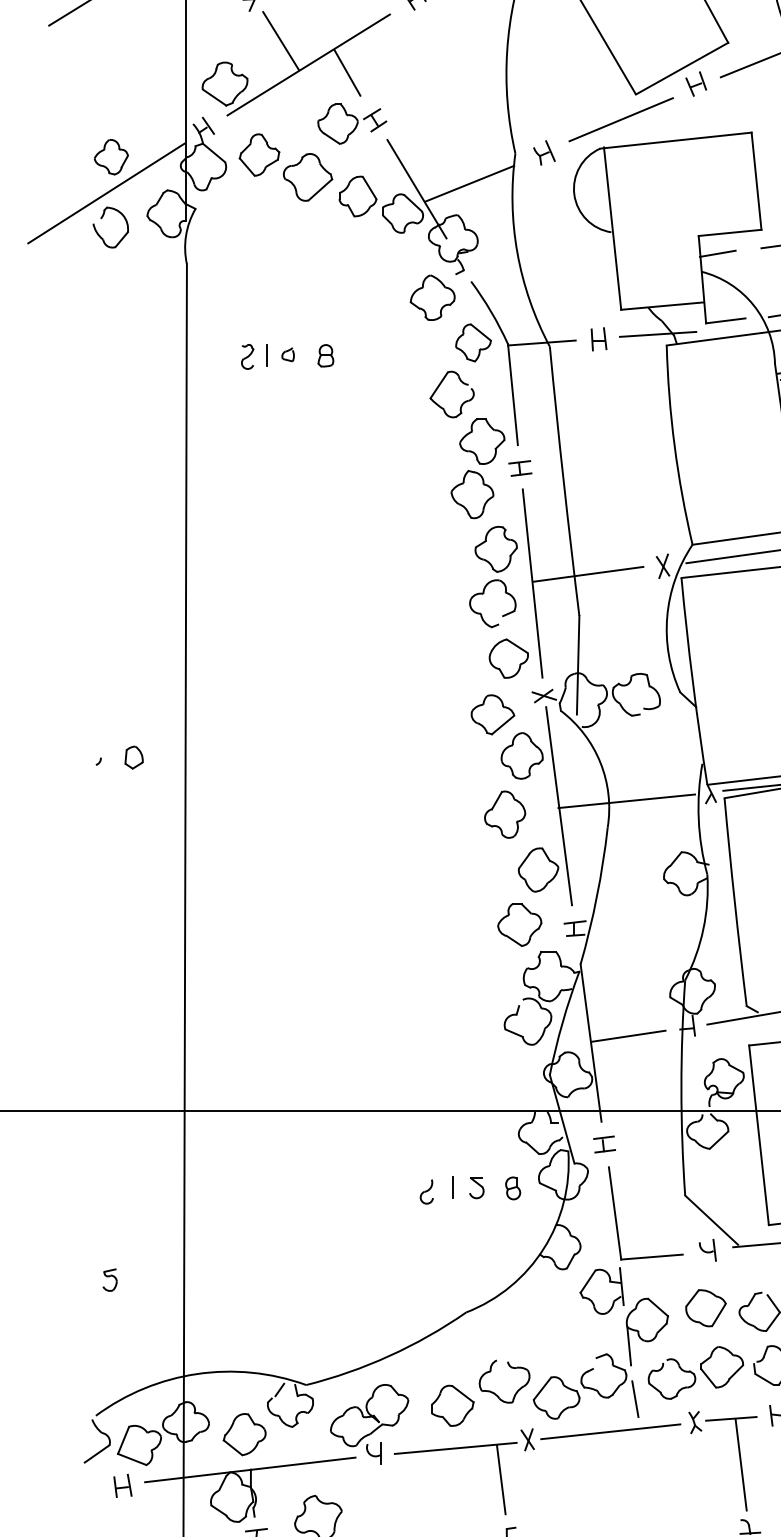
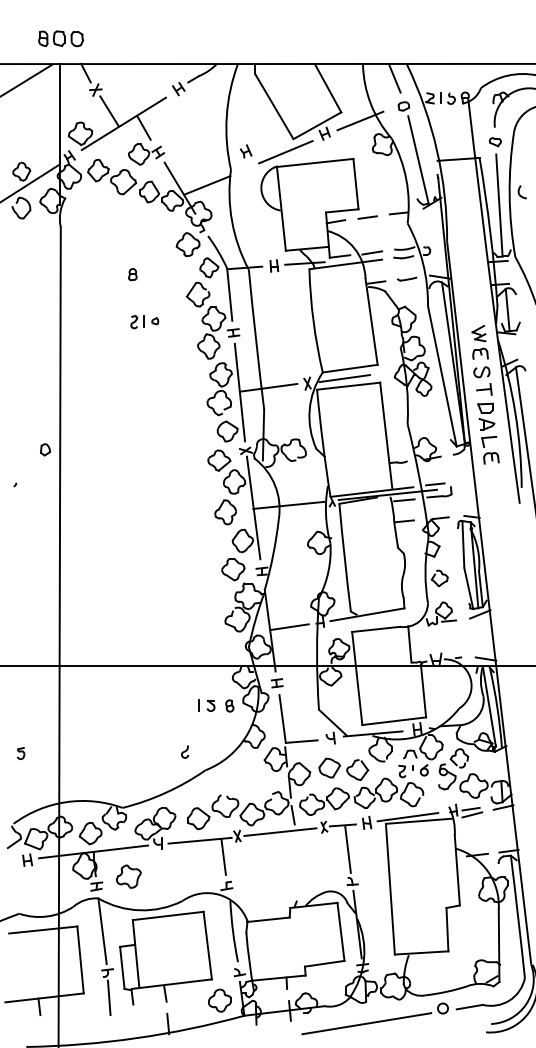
part: (545, 153) -> (246, 151), moved
part: (267, 357) -> (144, 322), moved
part: (134, 757) -> (45, 449), moved
part: (427, 1191) -> (185, 751), moved

